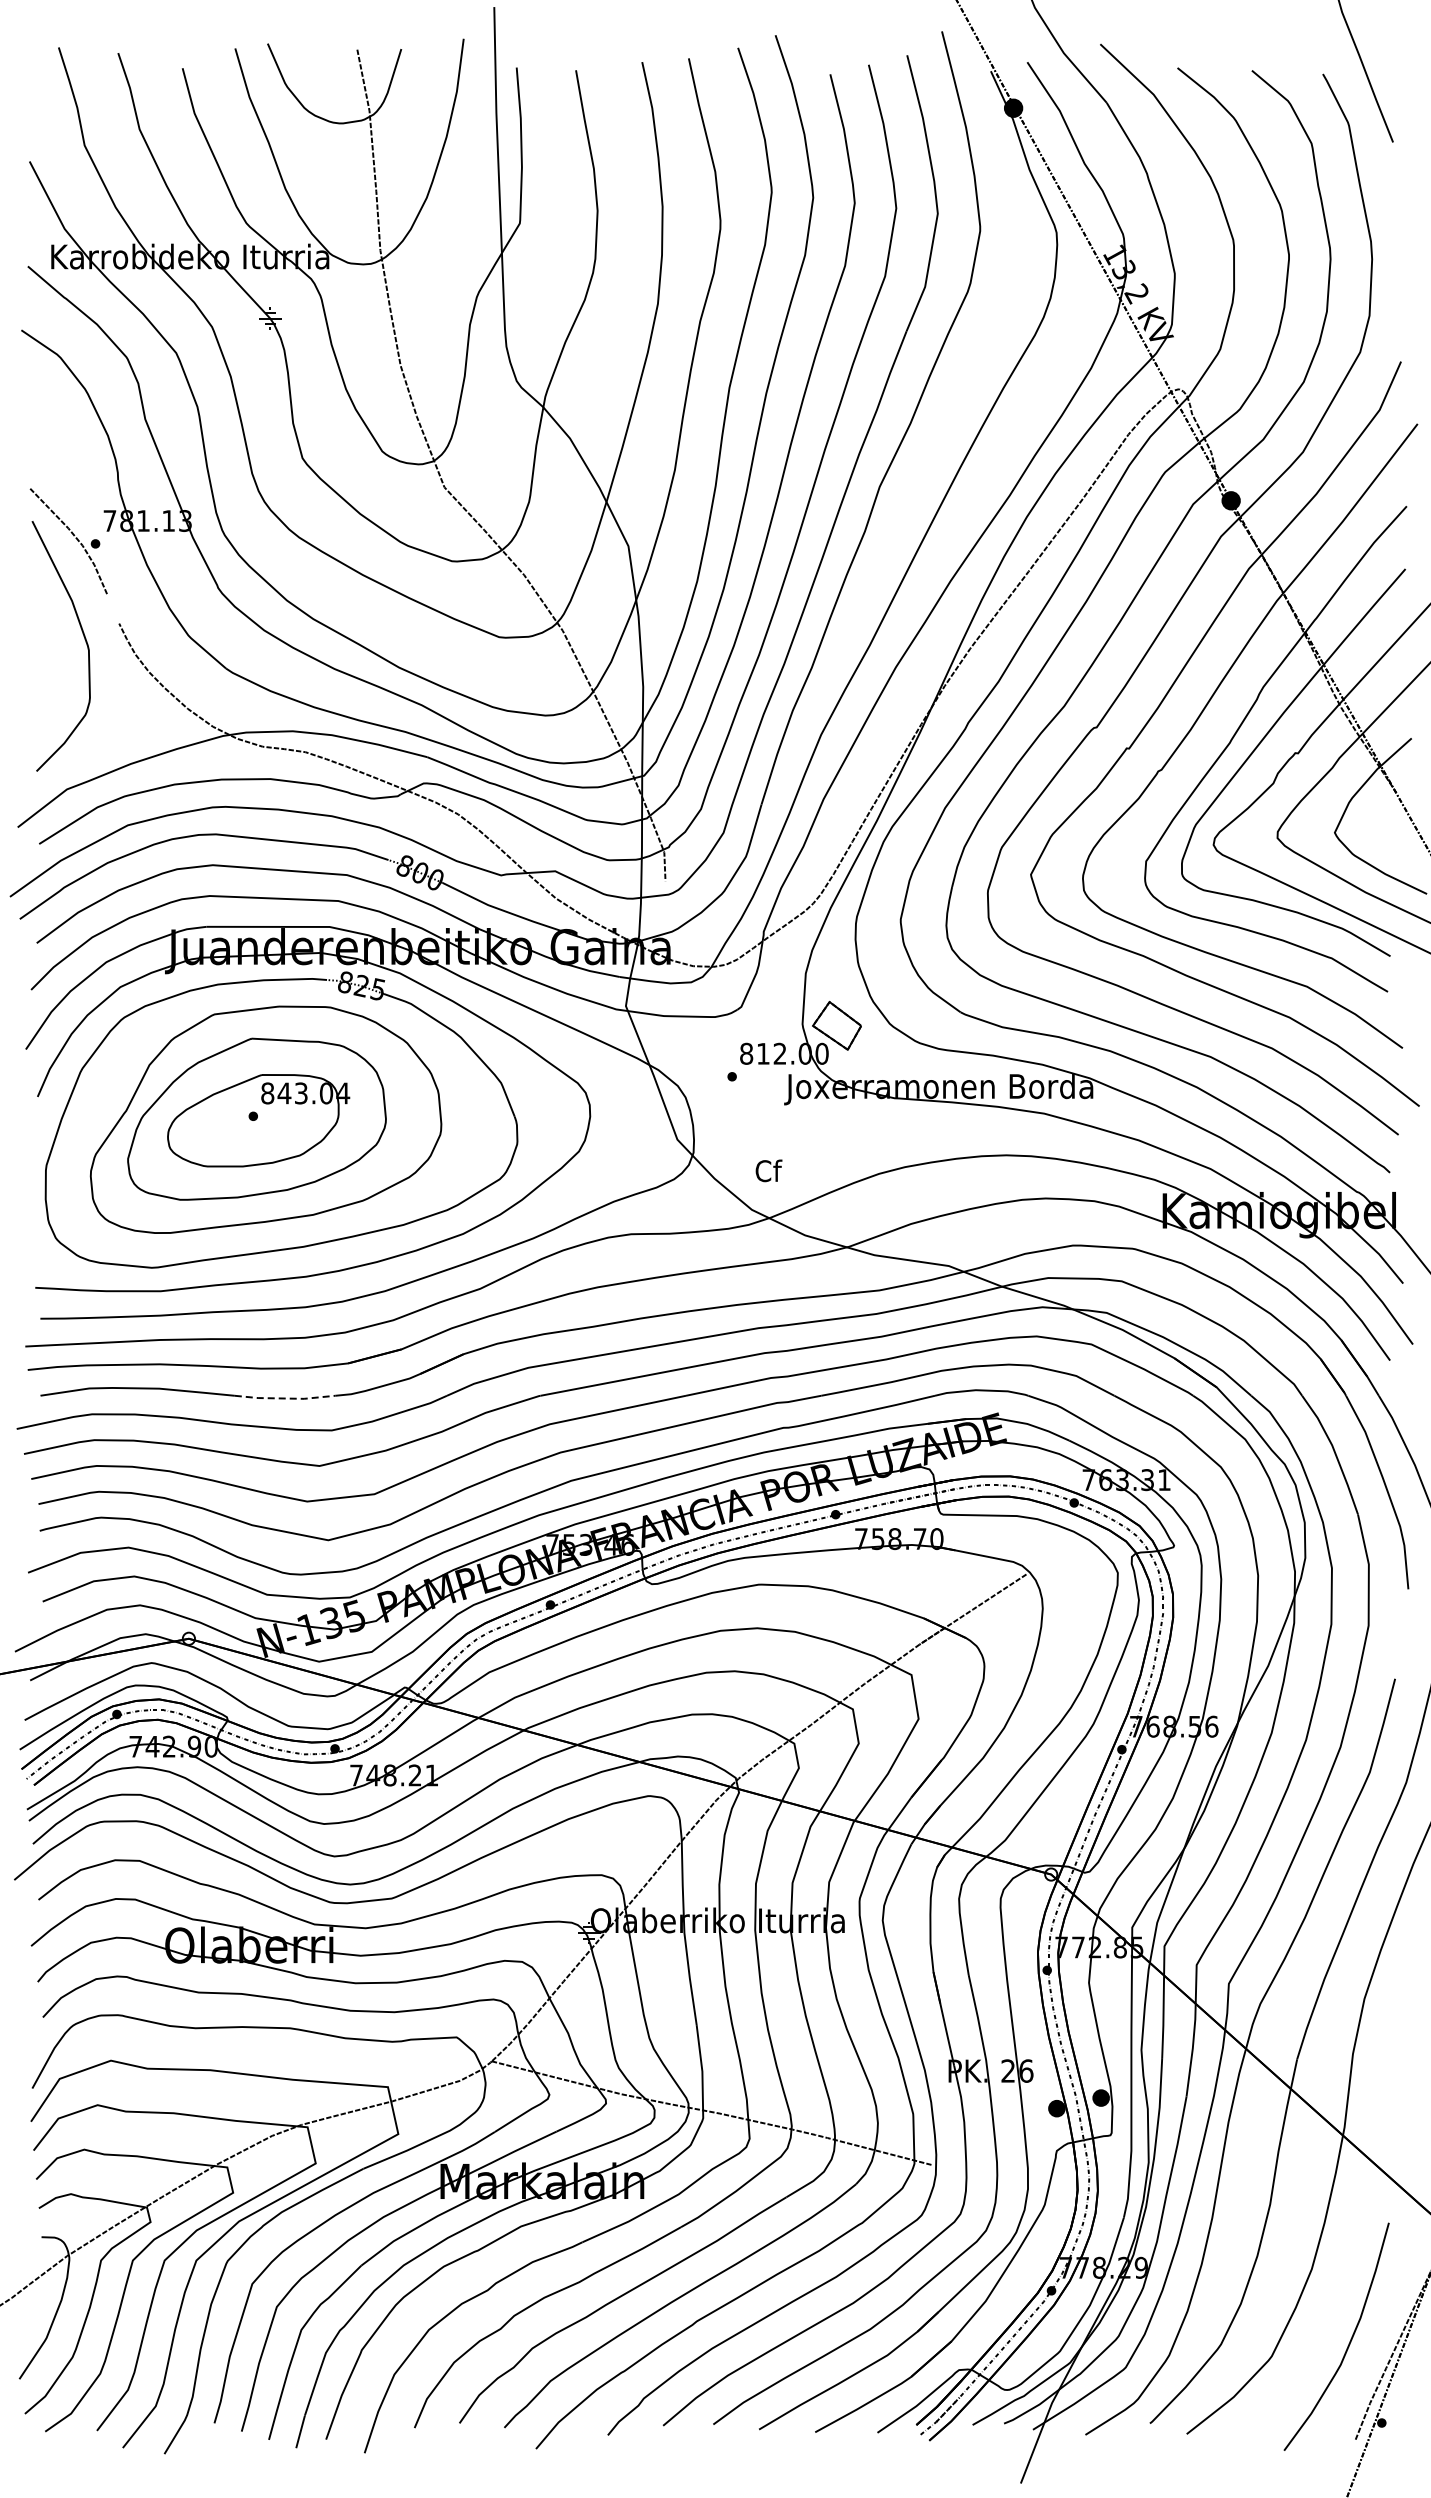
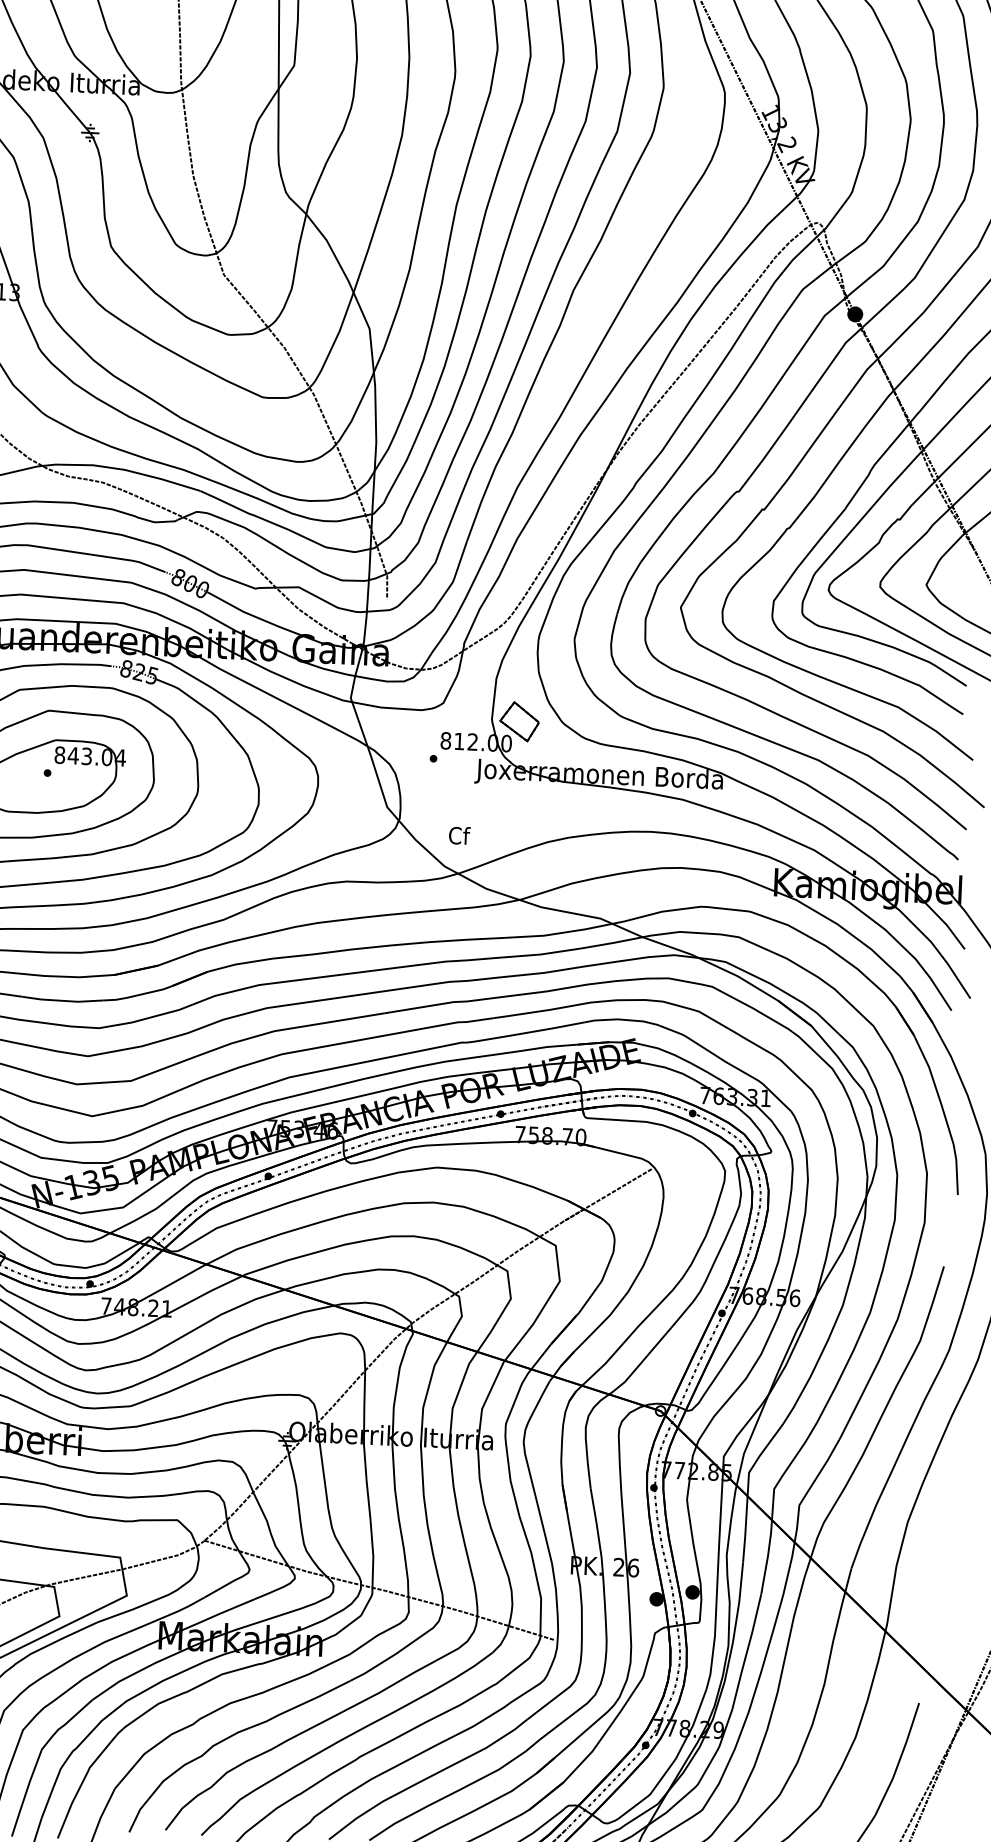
line: (285, 1398) -> (63, 1000), dashed -> solid

